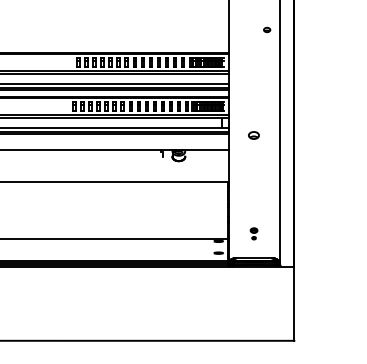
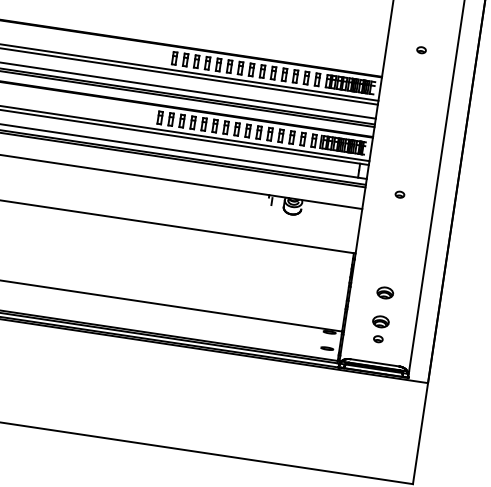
part: (267, 29) -> (422, 49), moved
part: (254, 135) -> (400, 194), size x0.62
part: (253, 207) -> (384, 293), added
part: (253, 233) -> (379, 328), size x1.67

